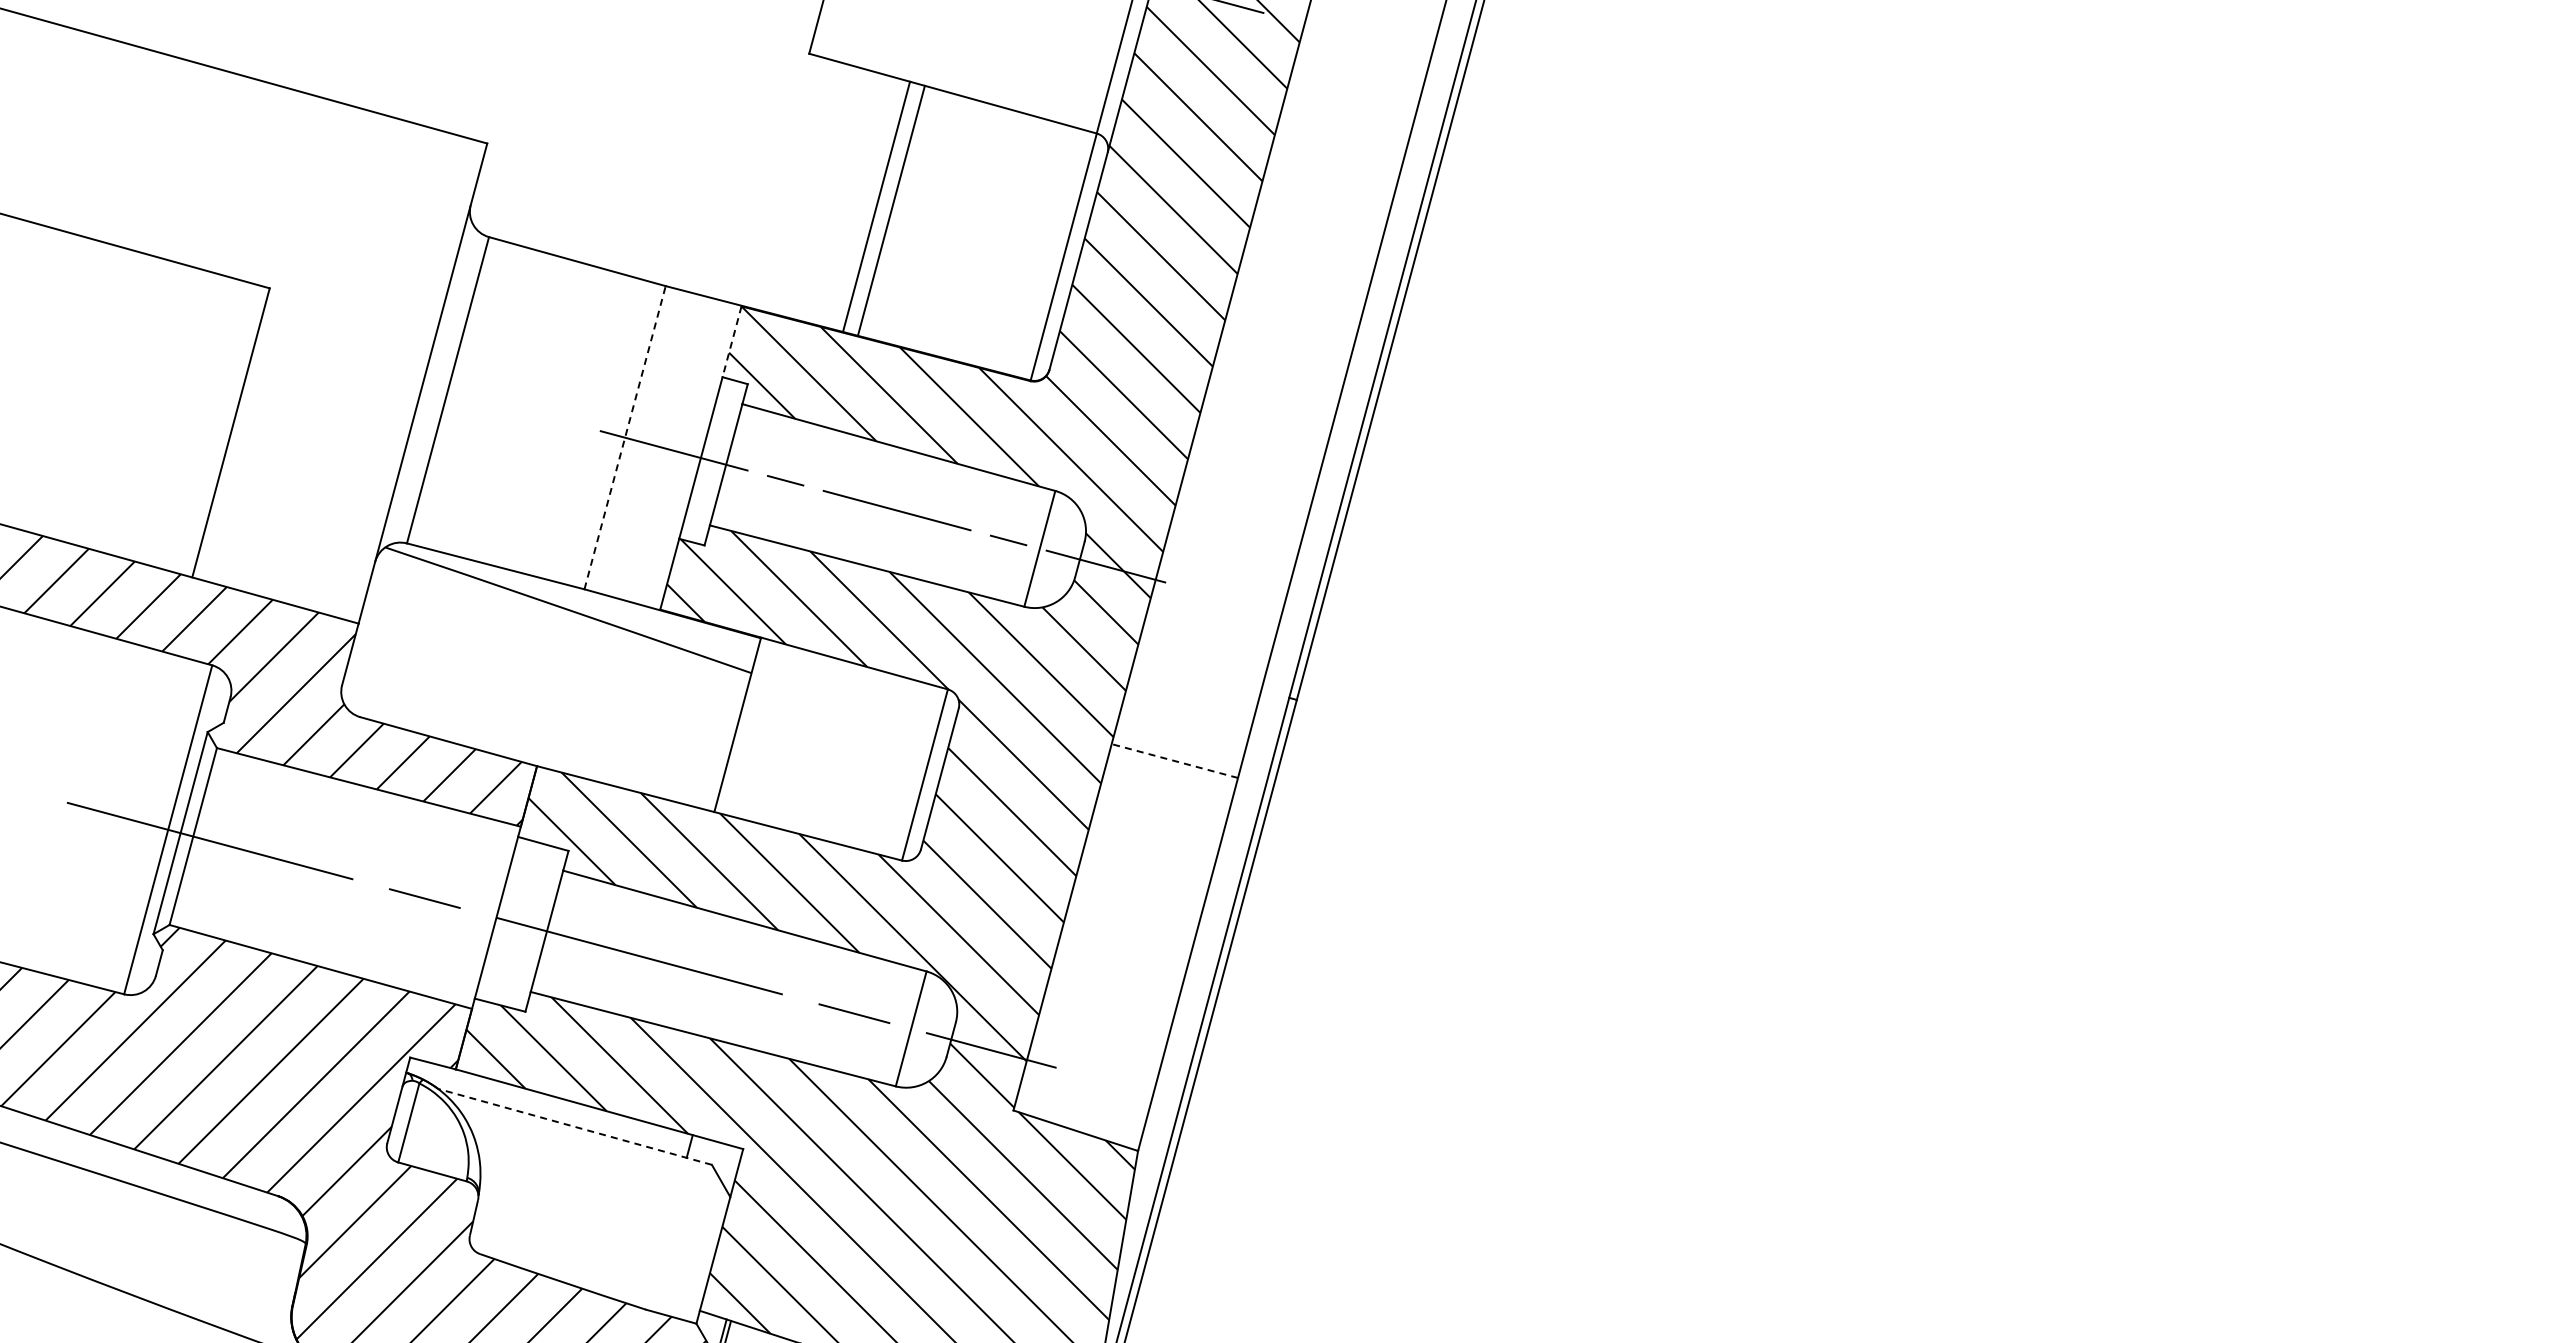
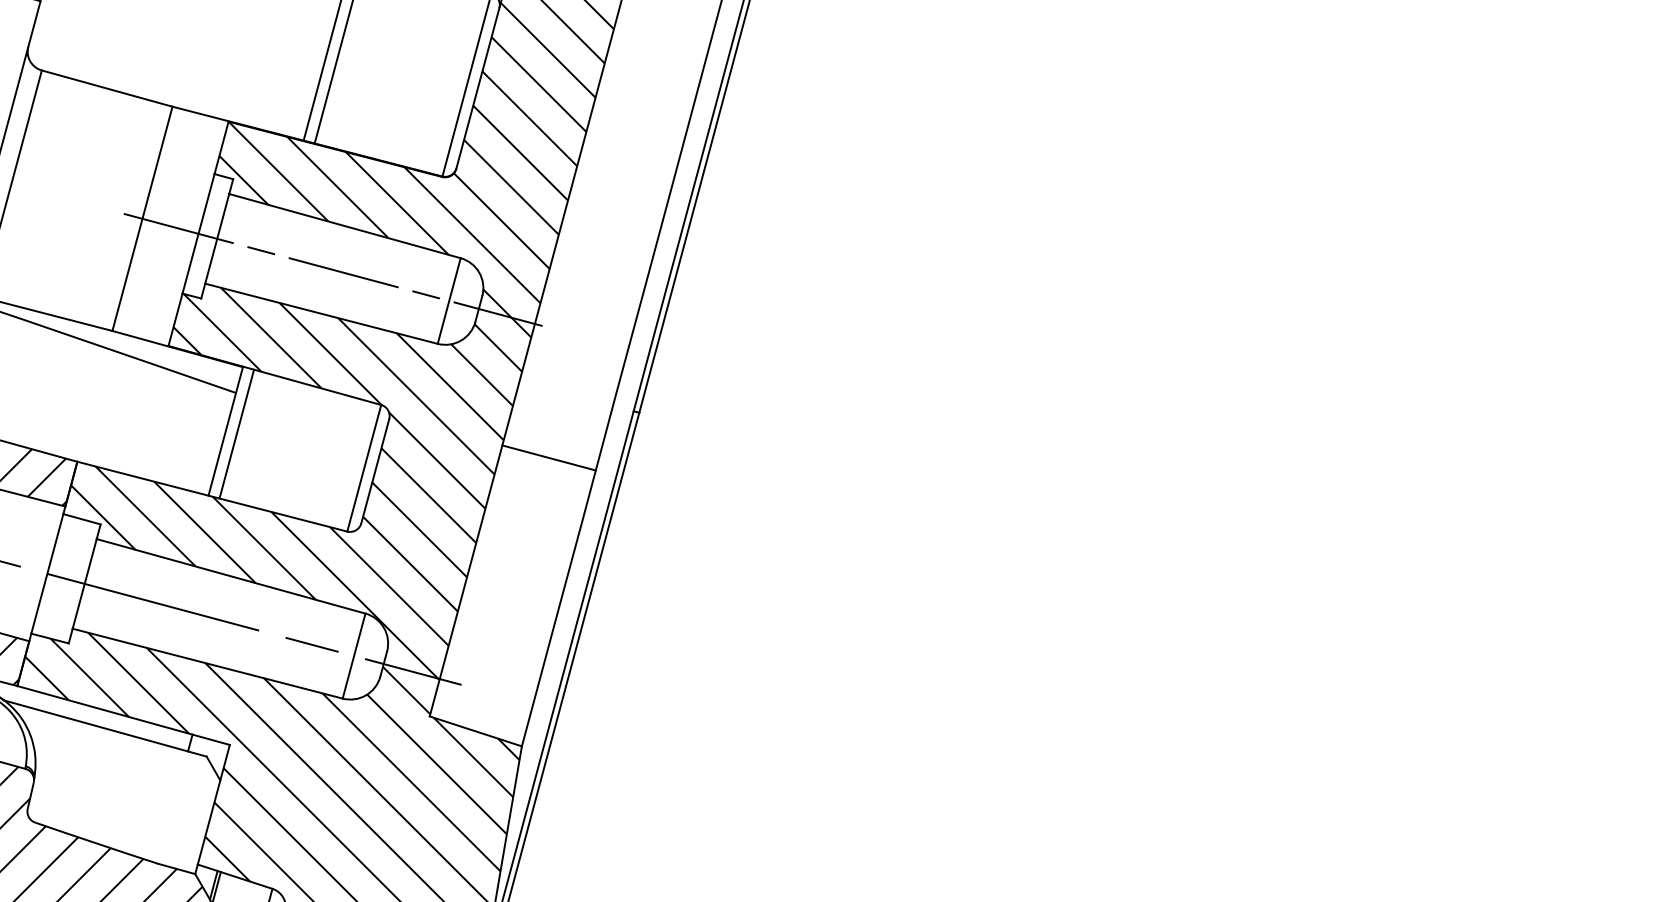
line: (732, 341) -> (221, 147), dashed -> solid
line: (625, 437) -> (142, 218), dashed -> solid
line: (752, 728) -> (236, 433), added
line: (1174, 760) -> (548, 457), dashed -> solid
line: (574, 1126) -> (105, 728), dashed -> solid

